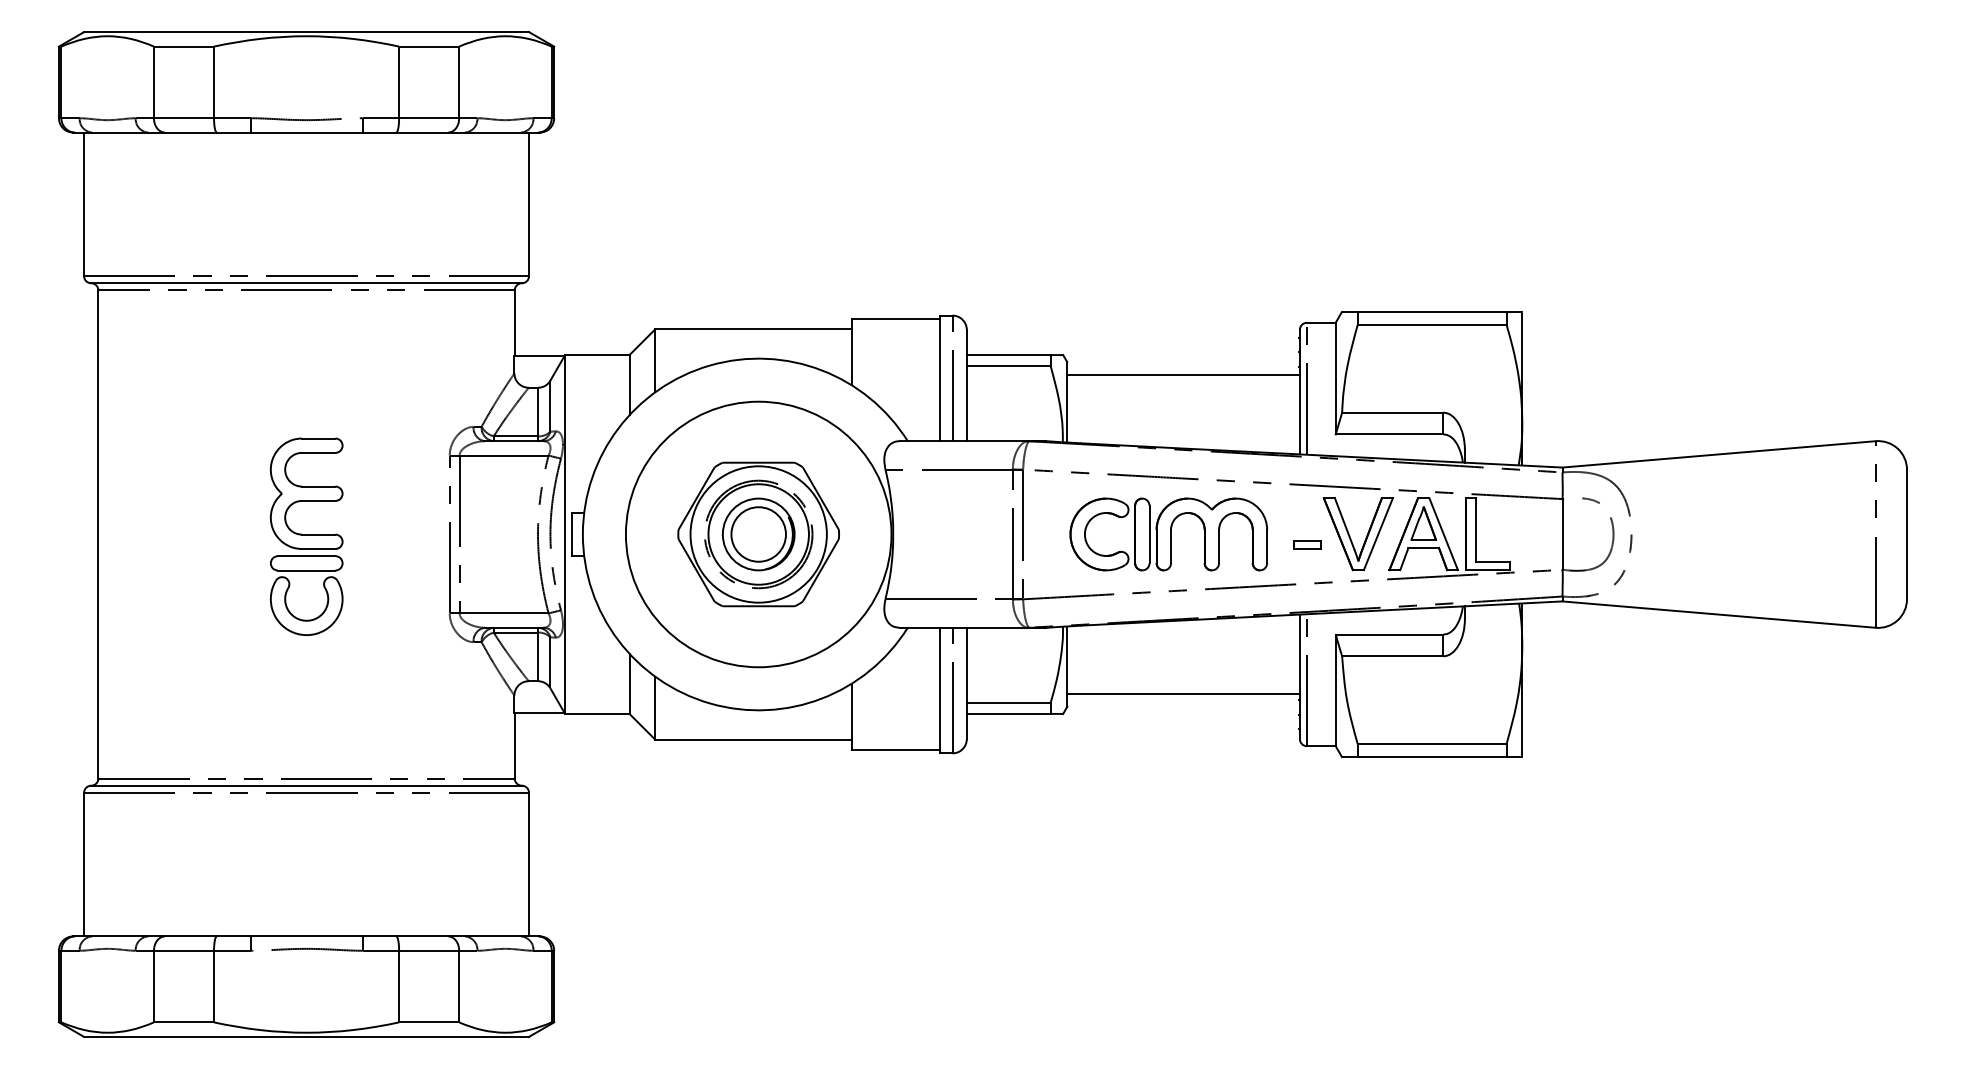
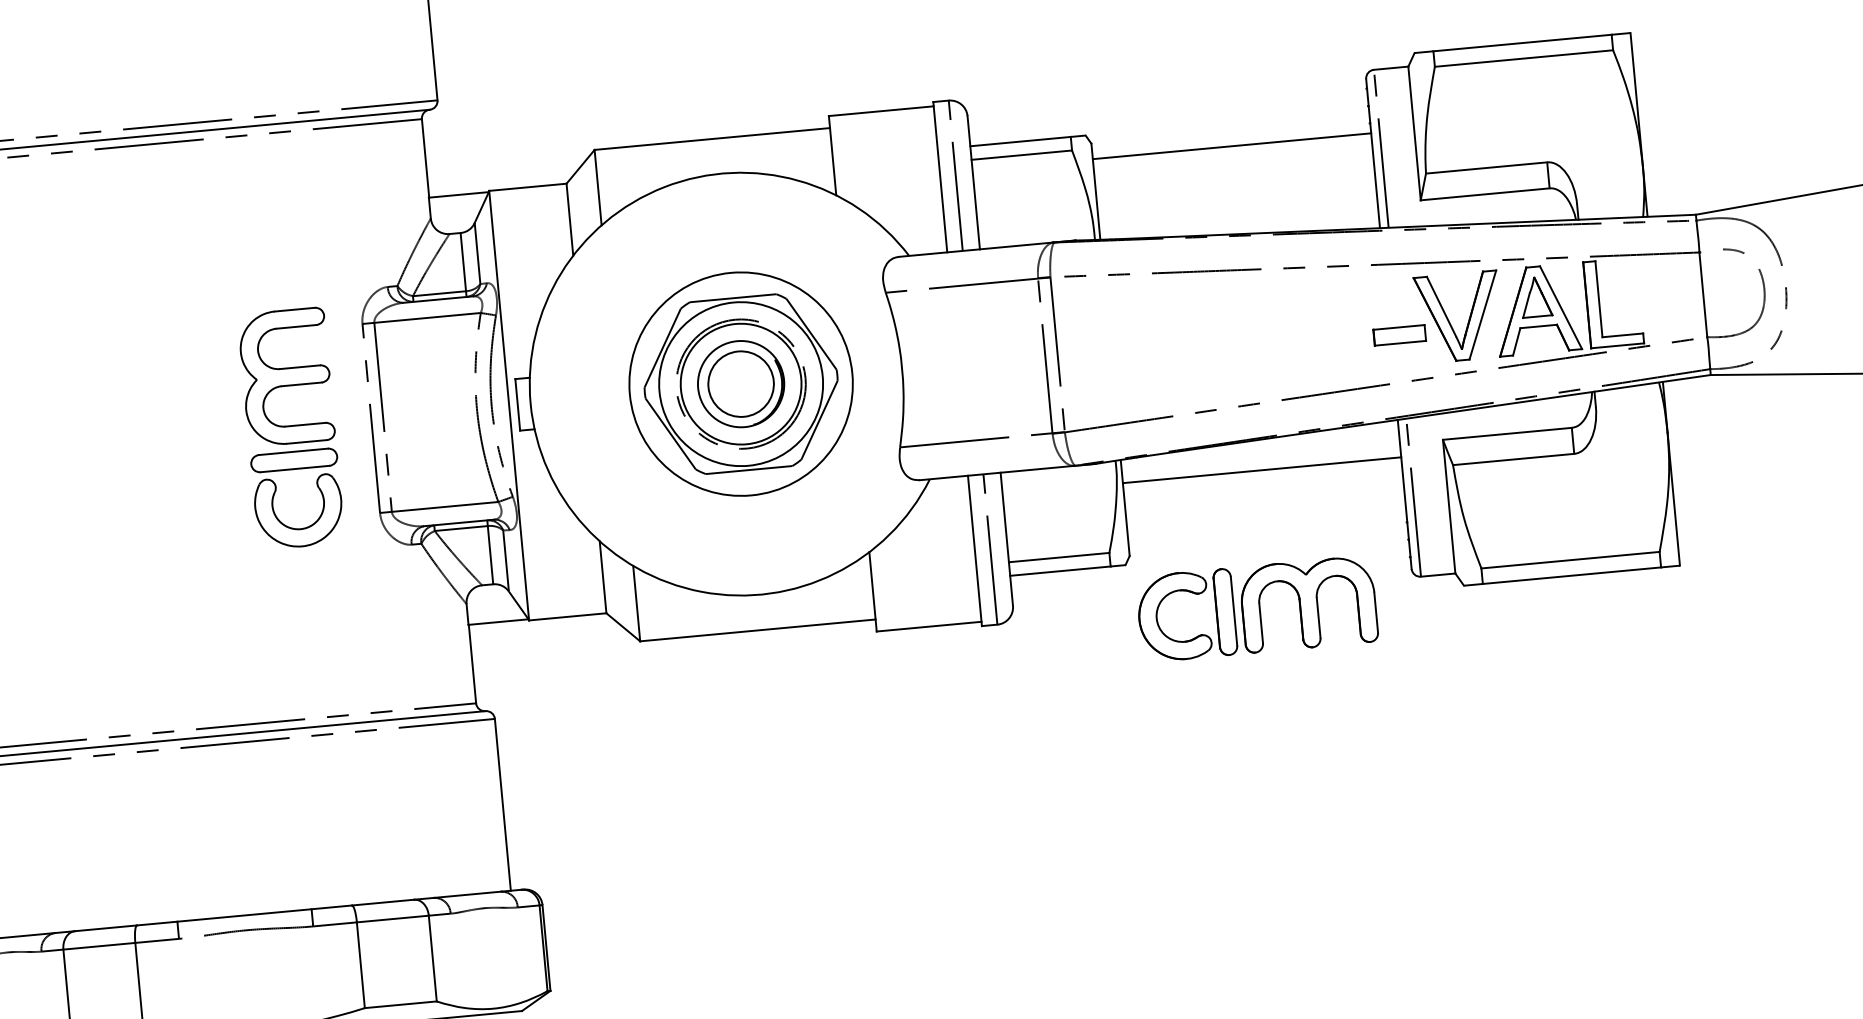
circle: (758, 534) -> (740, 384), size x0.7
part: (1168, 534) -> (1256, 609), moved
part: (306, 536) -> (290, 428), moved
part: (1307, 544) -> (1399, 335), size x1.6
line: (1183, 693) -> (1261, 469), moved

